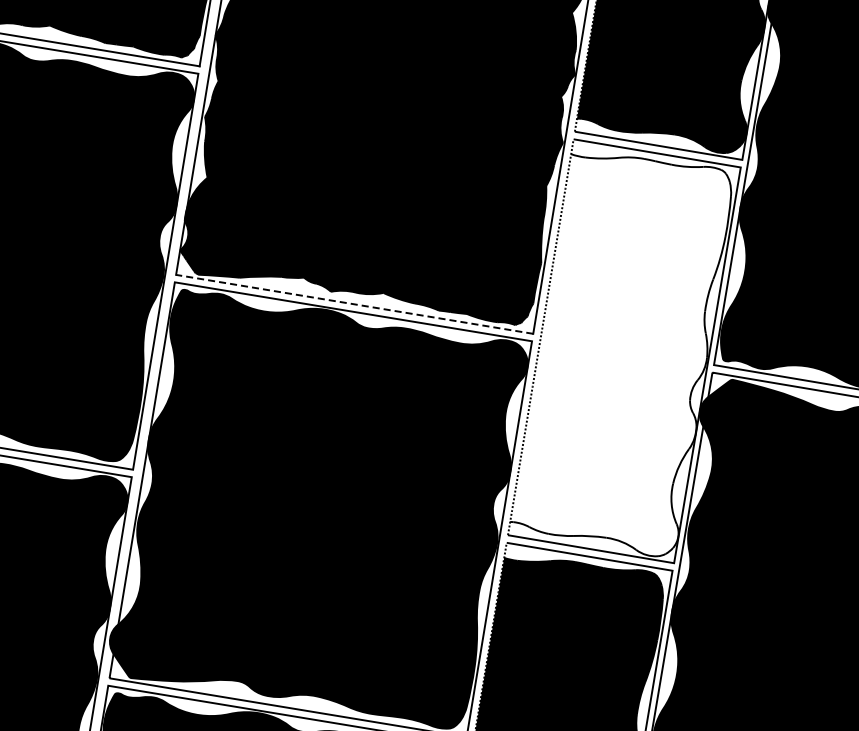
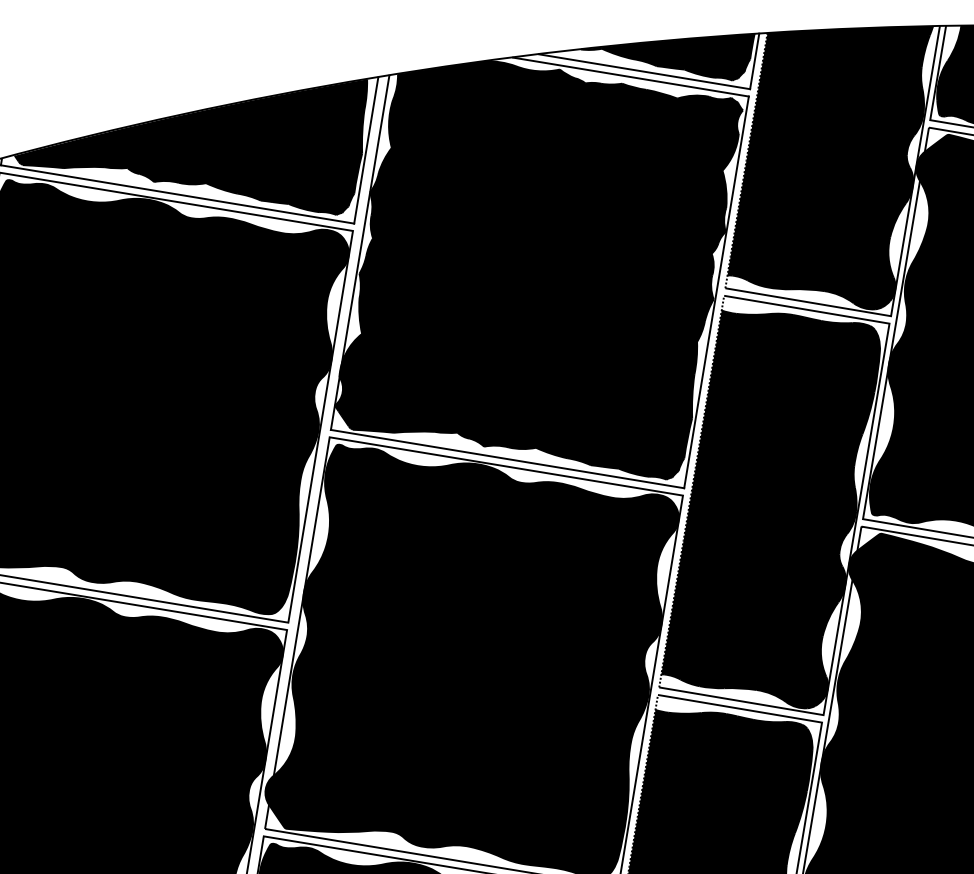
line: (354, 304) -> (507, 459), dashed -> solid
fill: (620, 355) -> (770, 509), added

